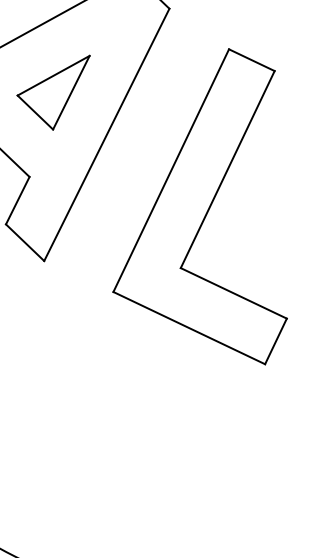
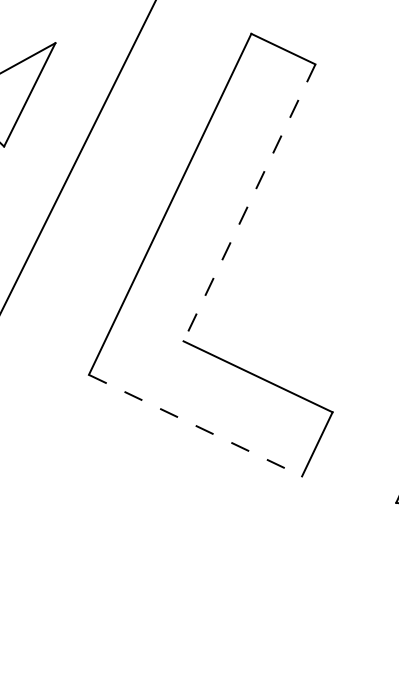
line: (227, 170) -> (249, 204), solid -> dashed
line: (189, 328) -> (195, 426), solid -> dashed

